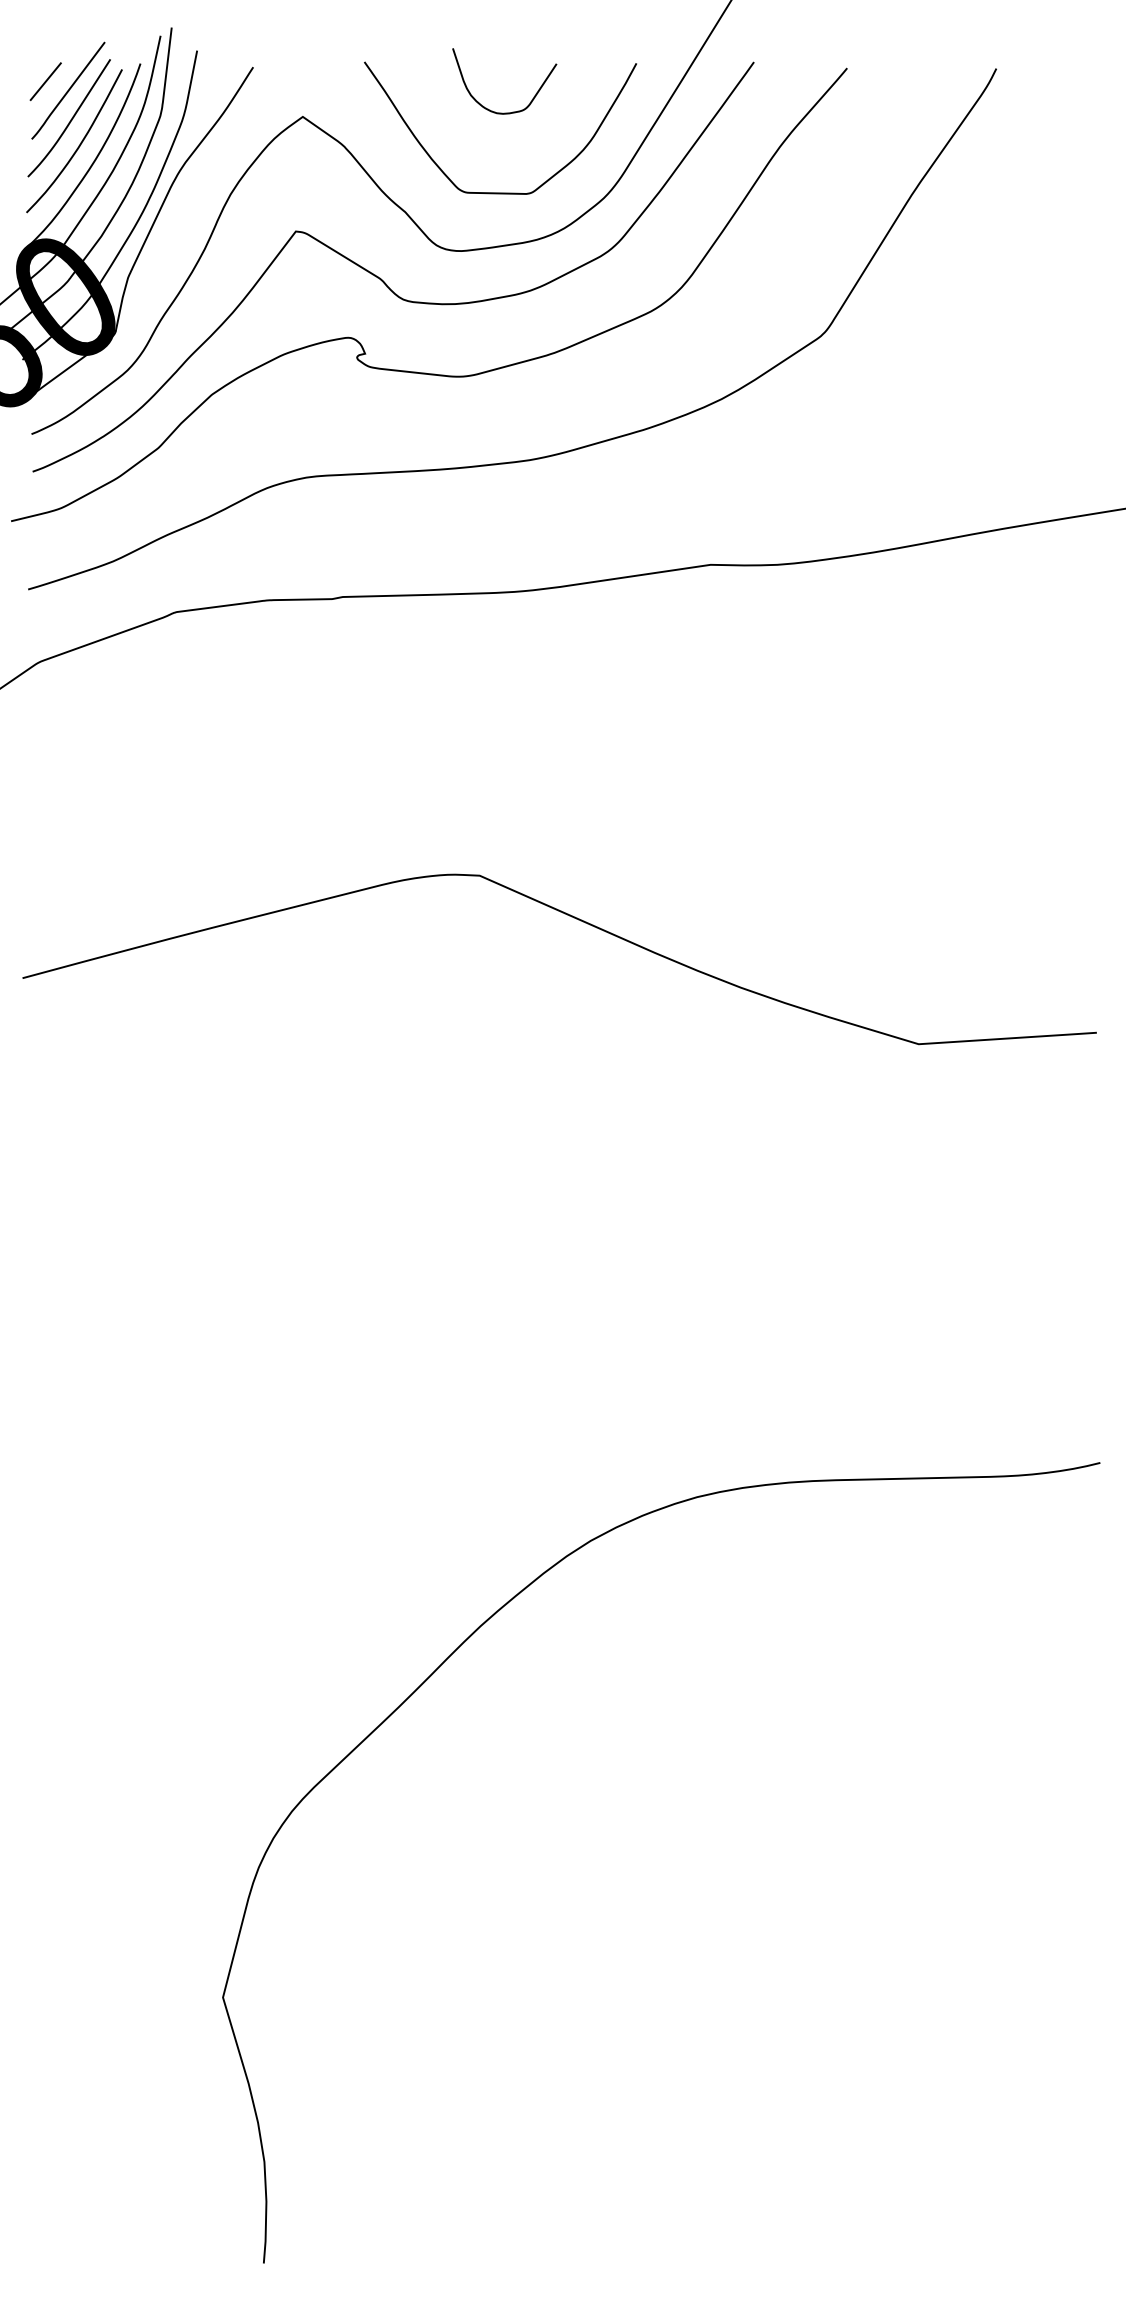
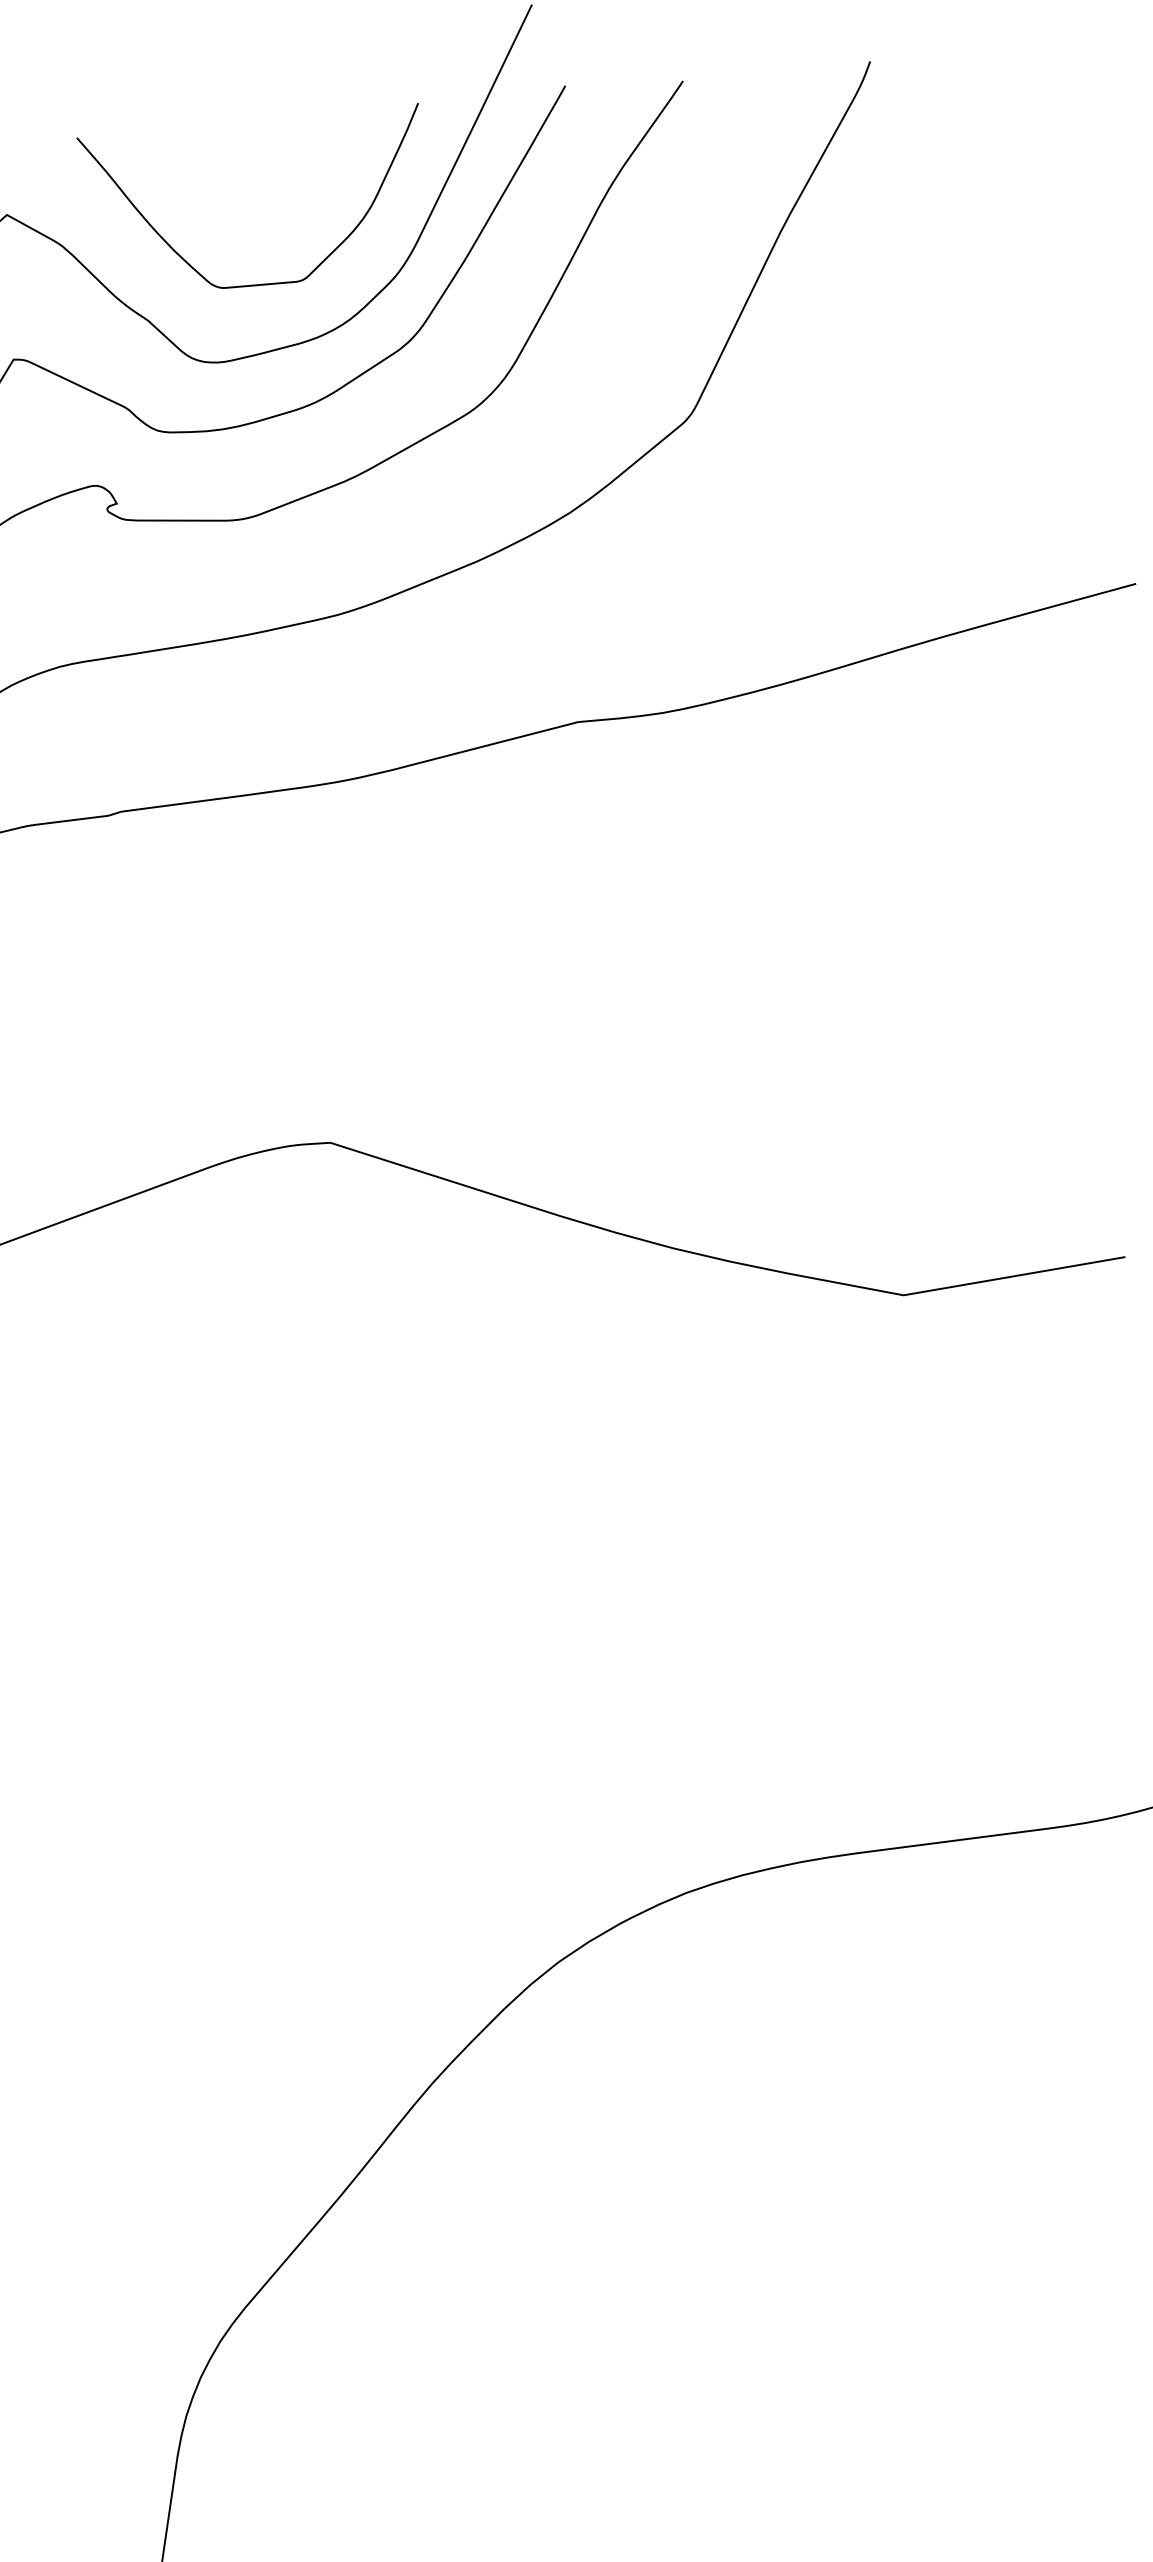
curve: (504, 112) -> (259, 182), removed

